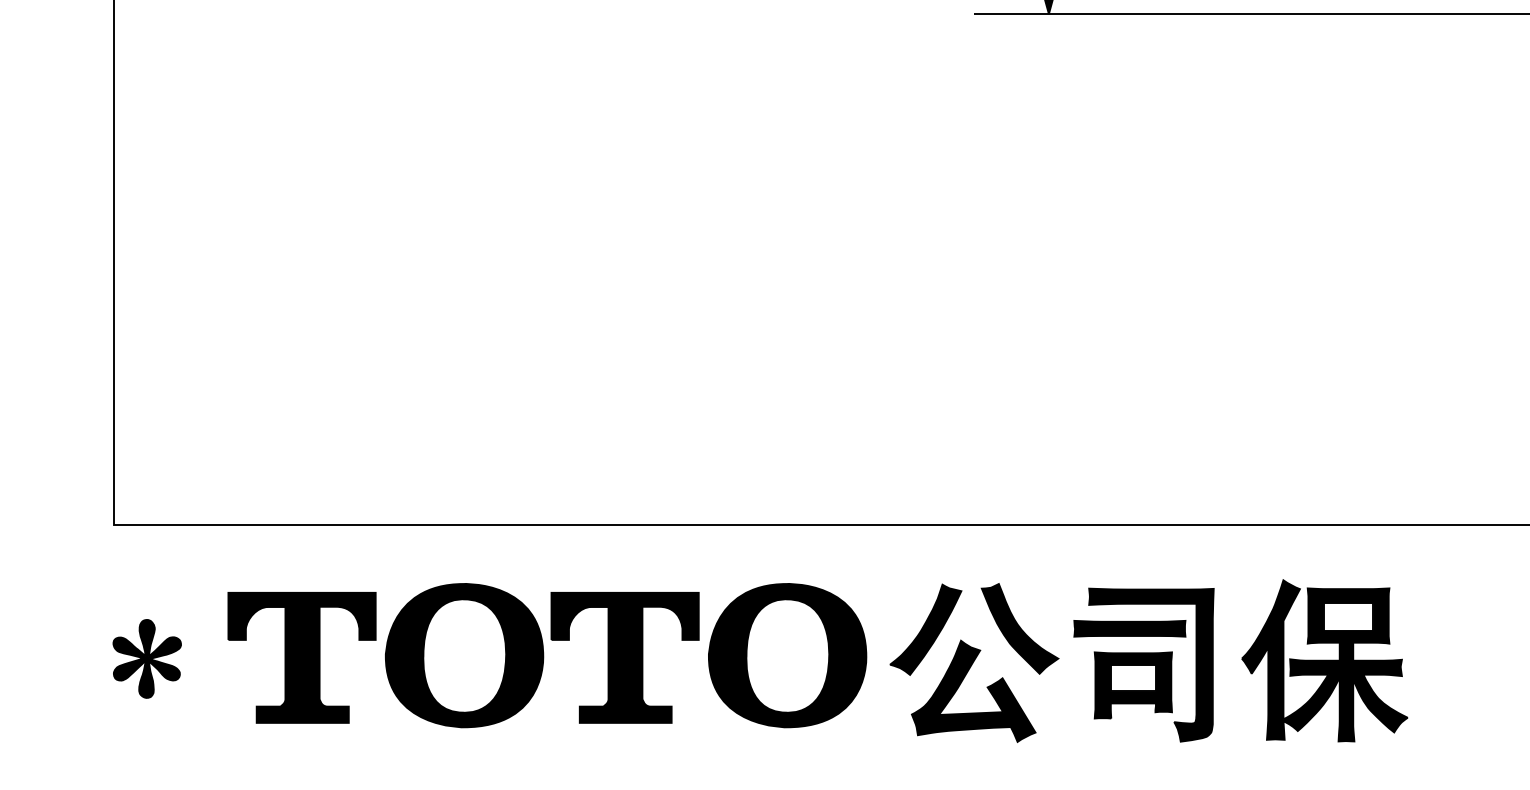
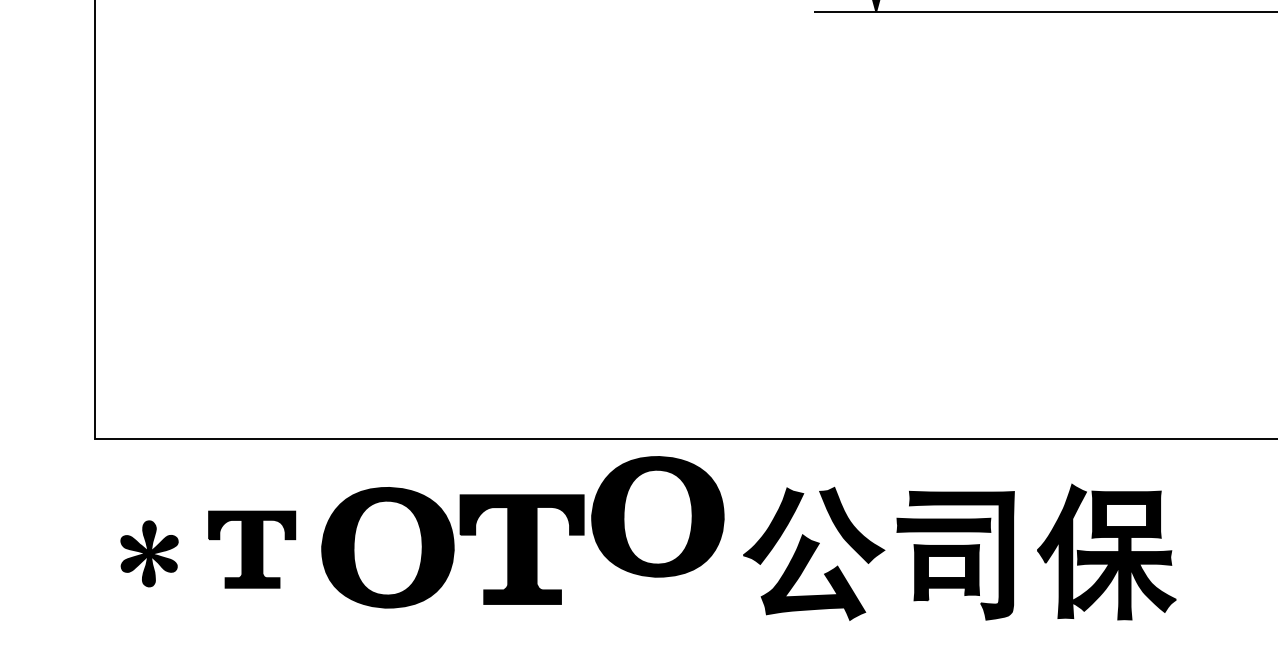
part: (787, 655) -> (657, 516), moved
part: (301, 657) -> (251, 549), size x0.7
part: (146, 658) -> (148, 553), moved

